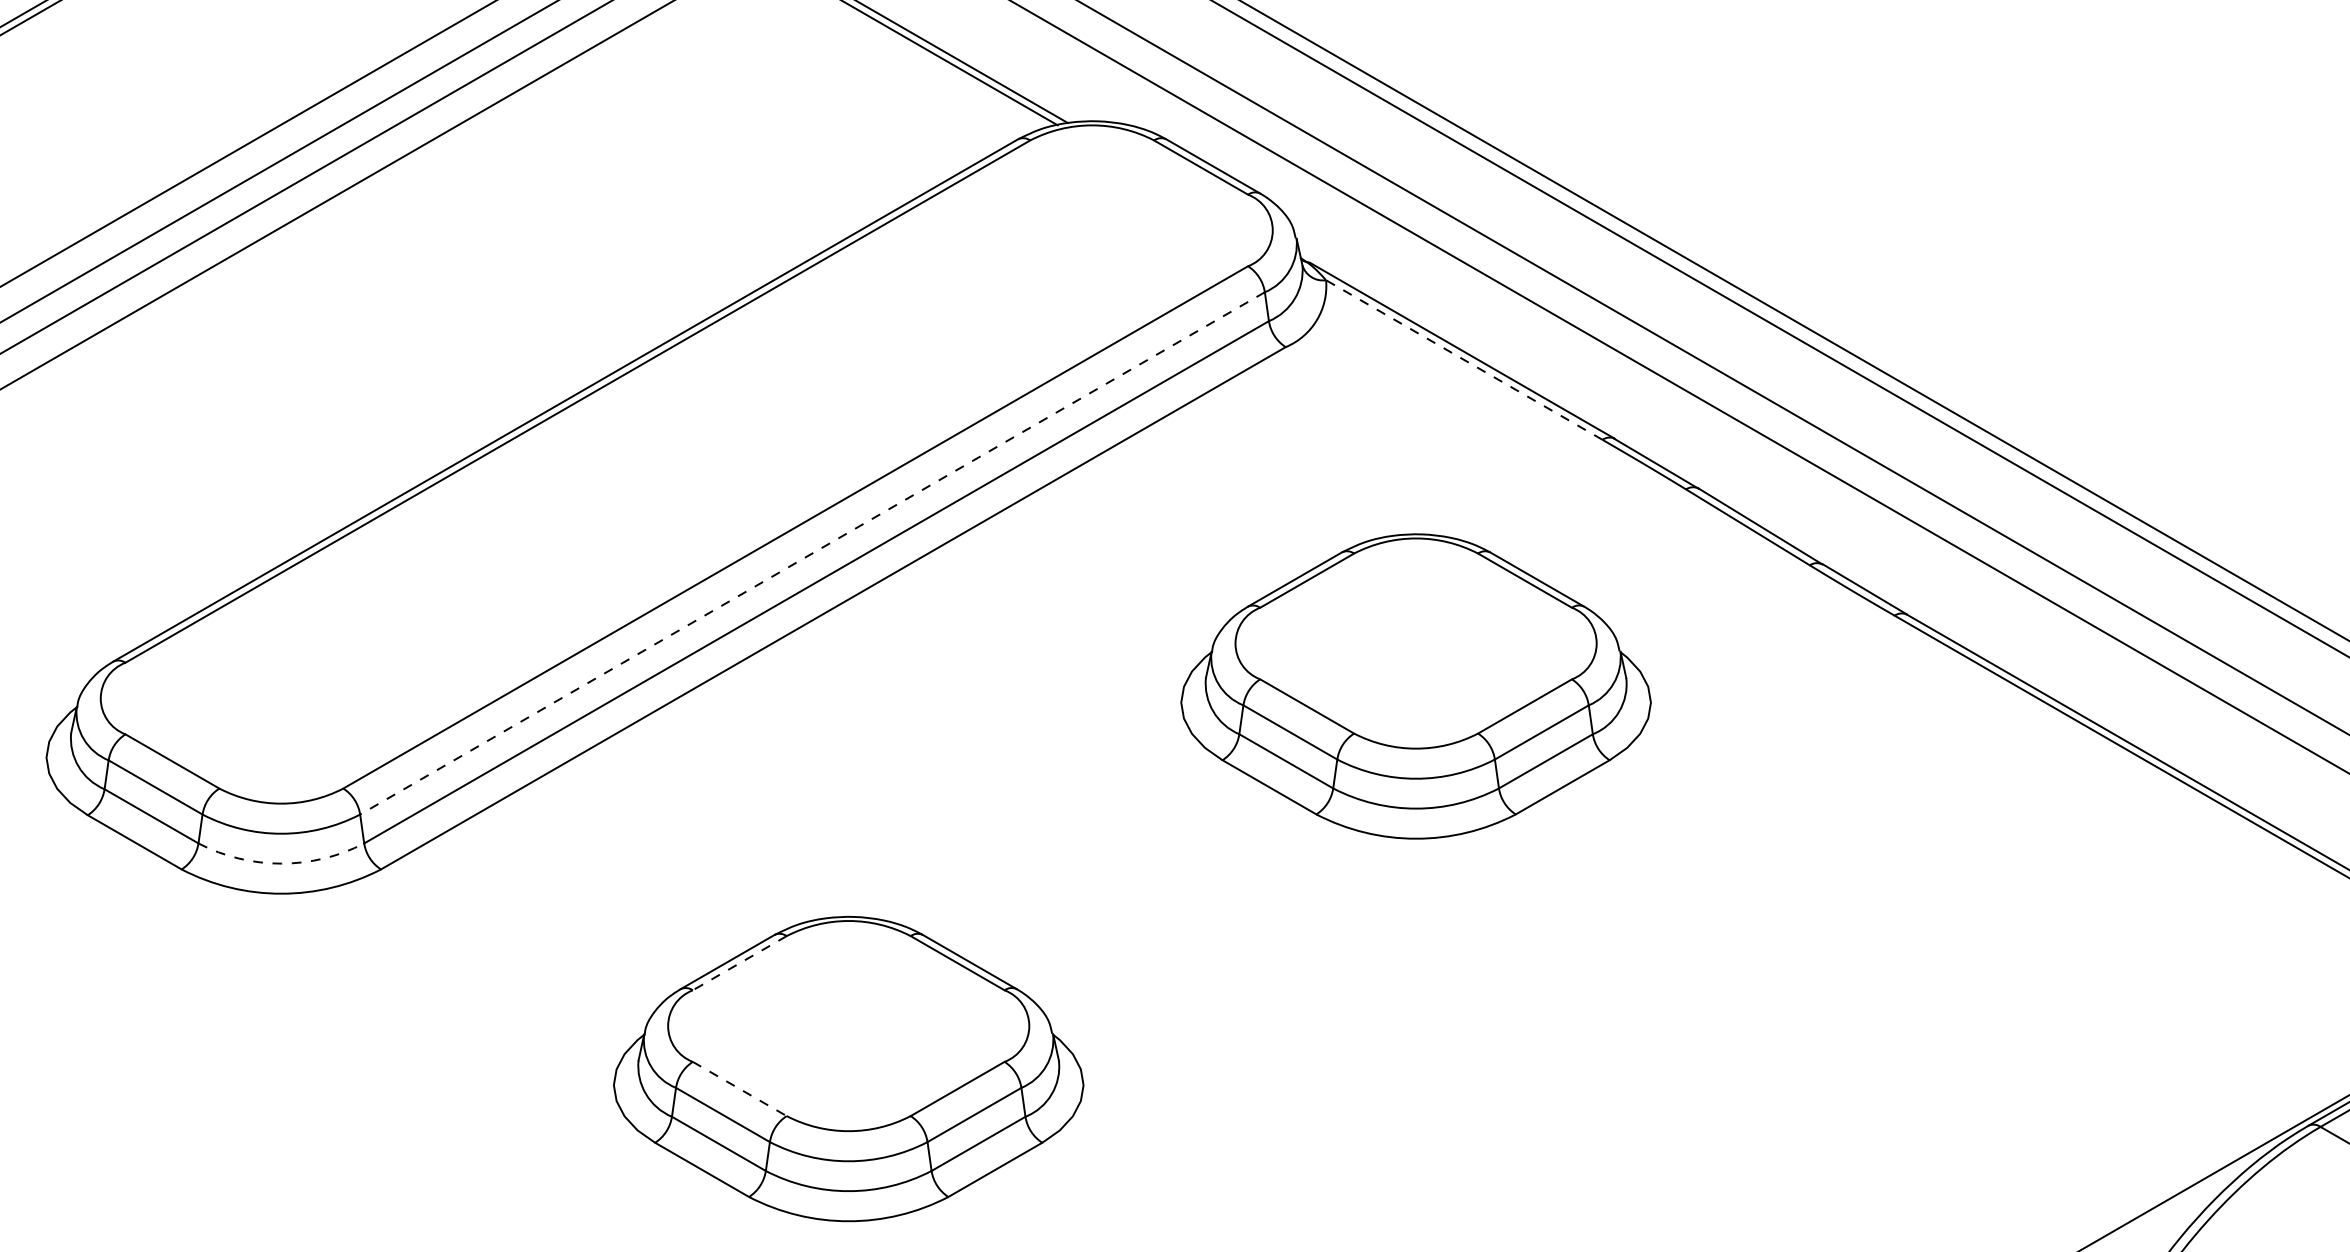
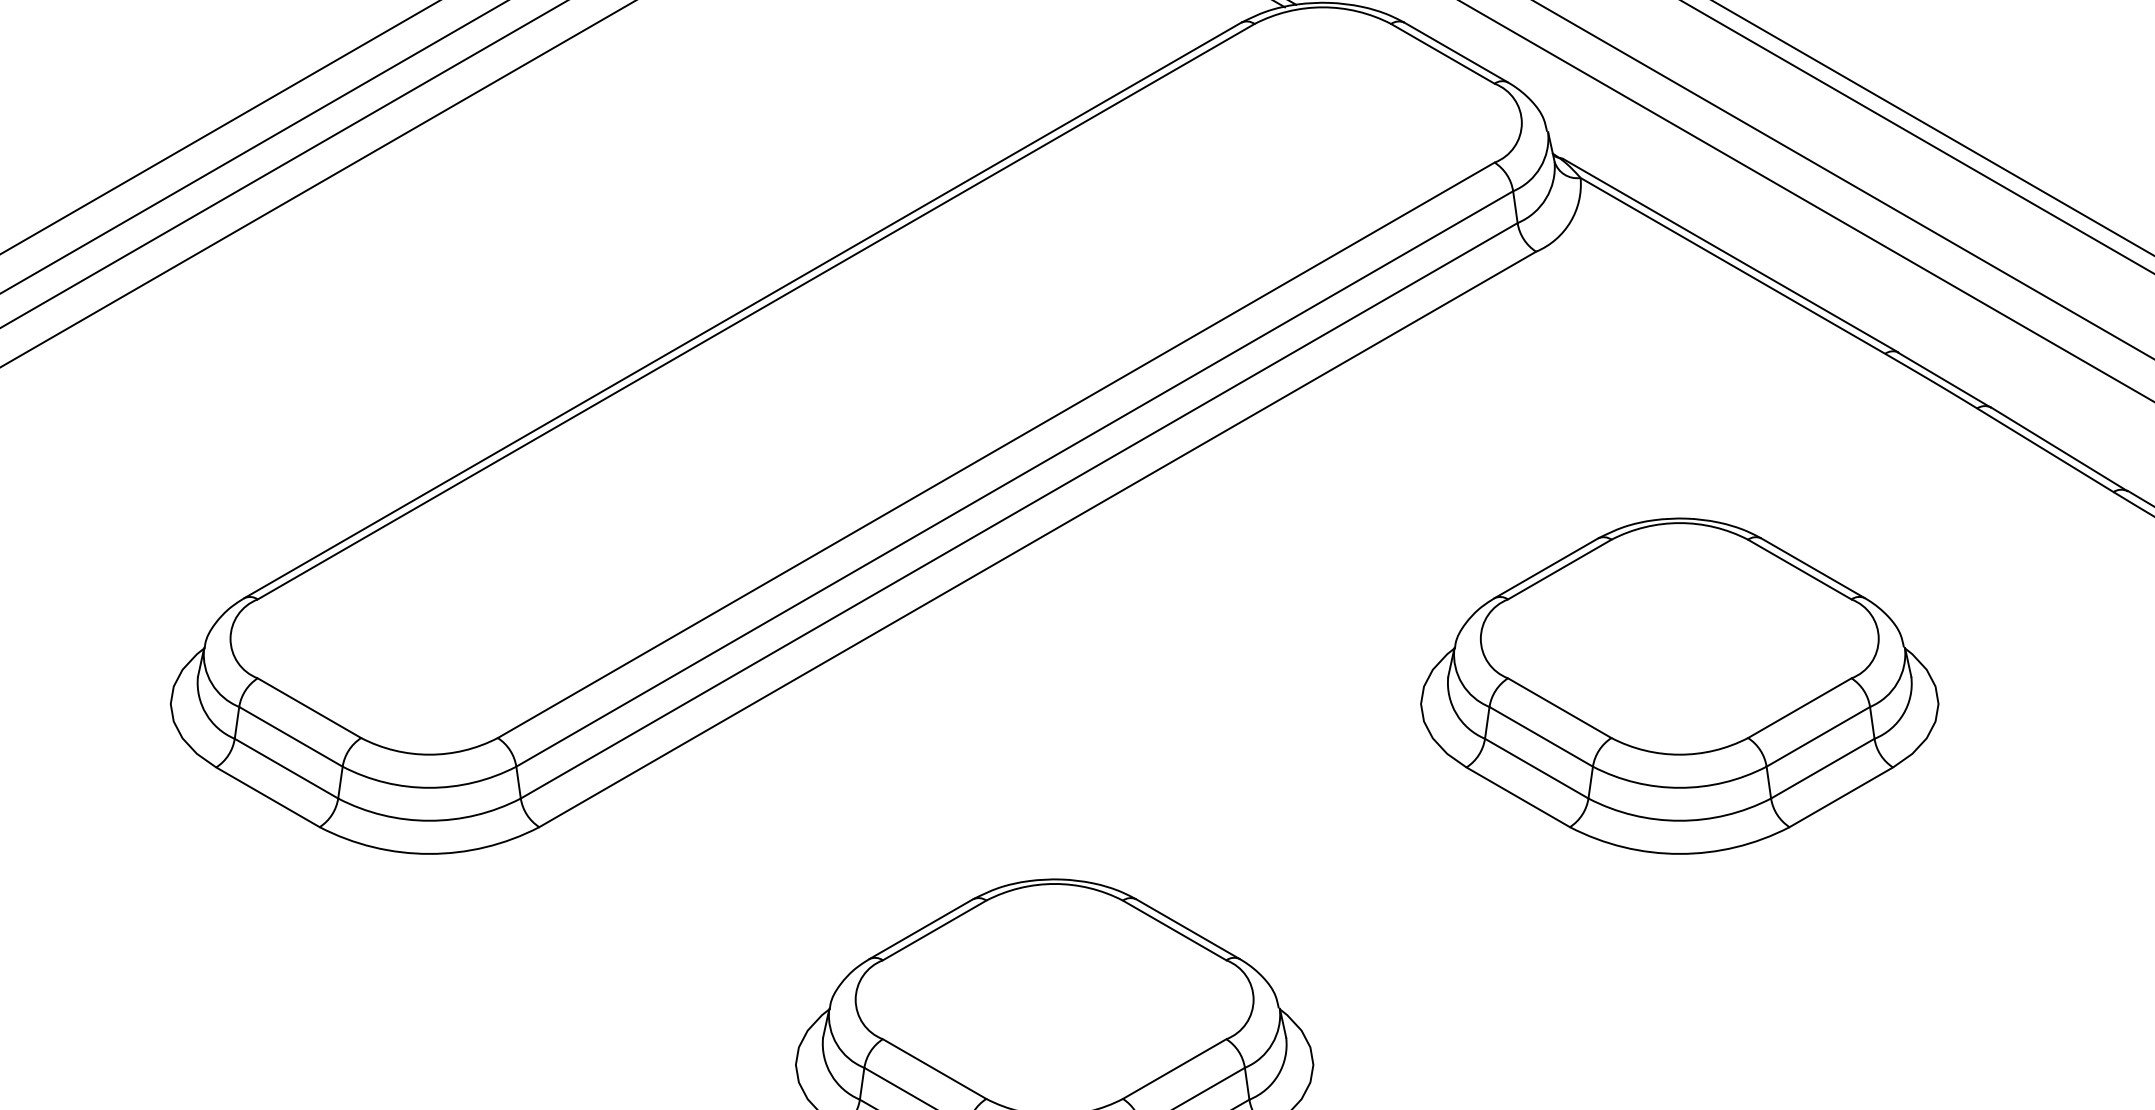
line: (1464, 360) -> (1733, 266), dashed -> solid
line: (812, 553) -> (1014, 479), dashed -> solid
part: (1415, 686) -> (1679, 686), moved
arc: (281, 863) -> (429, 820), dashed -> solid
line: (739, 963) -> (934, 930), dashed -> solid
line: (740, 1089) -> (935, 1069), dashed -> solid

